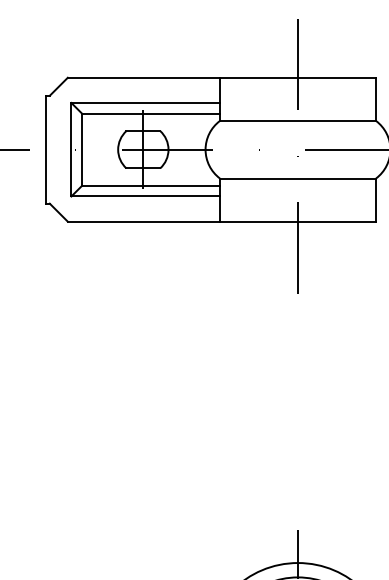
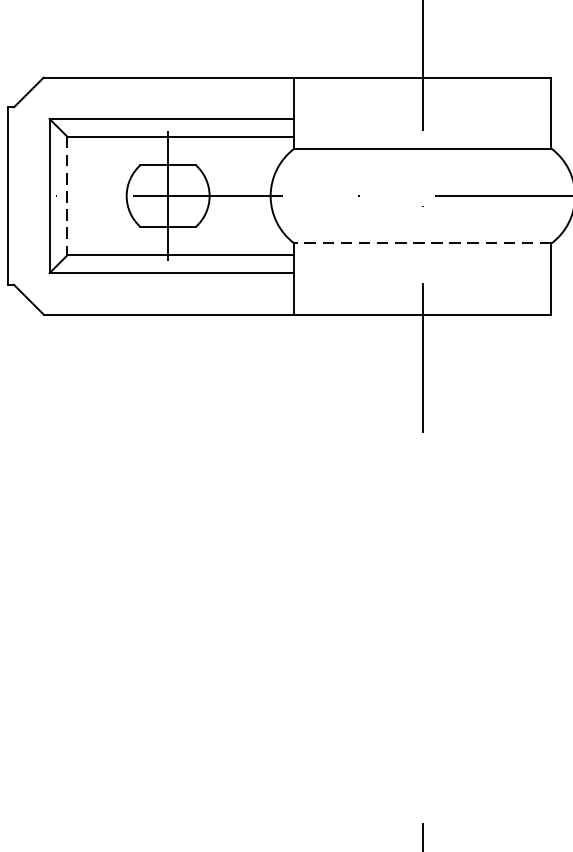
line: (82, 149) -> (67, 195), solid -> dashed
line: (297, 178) -> (422, 243), solid -> dashed

